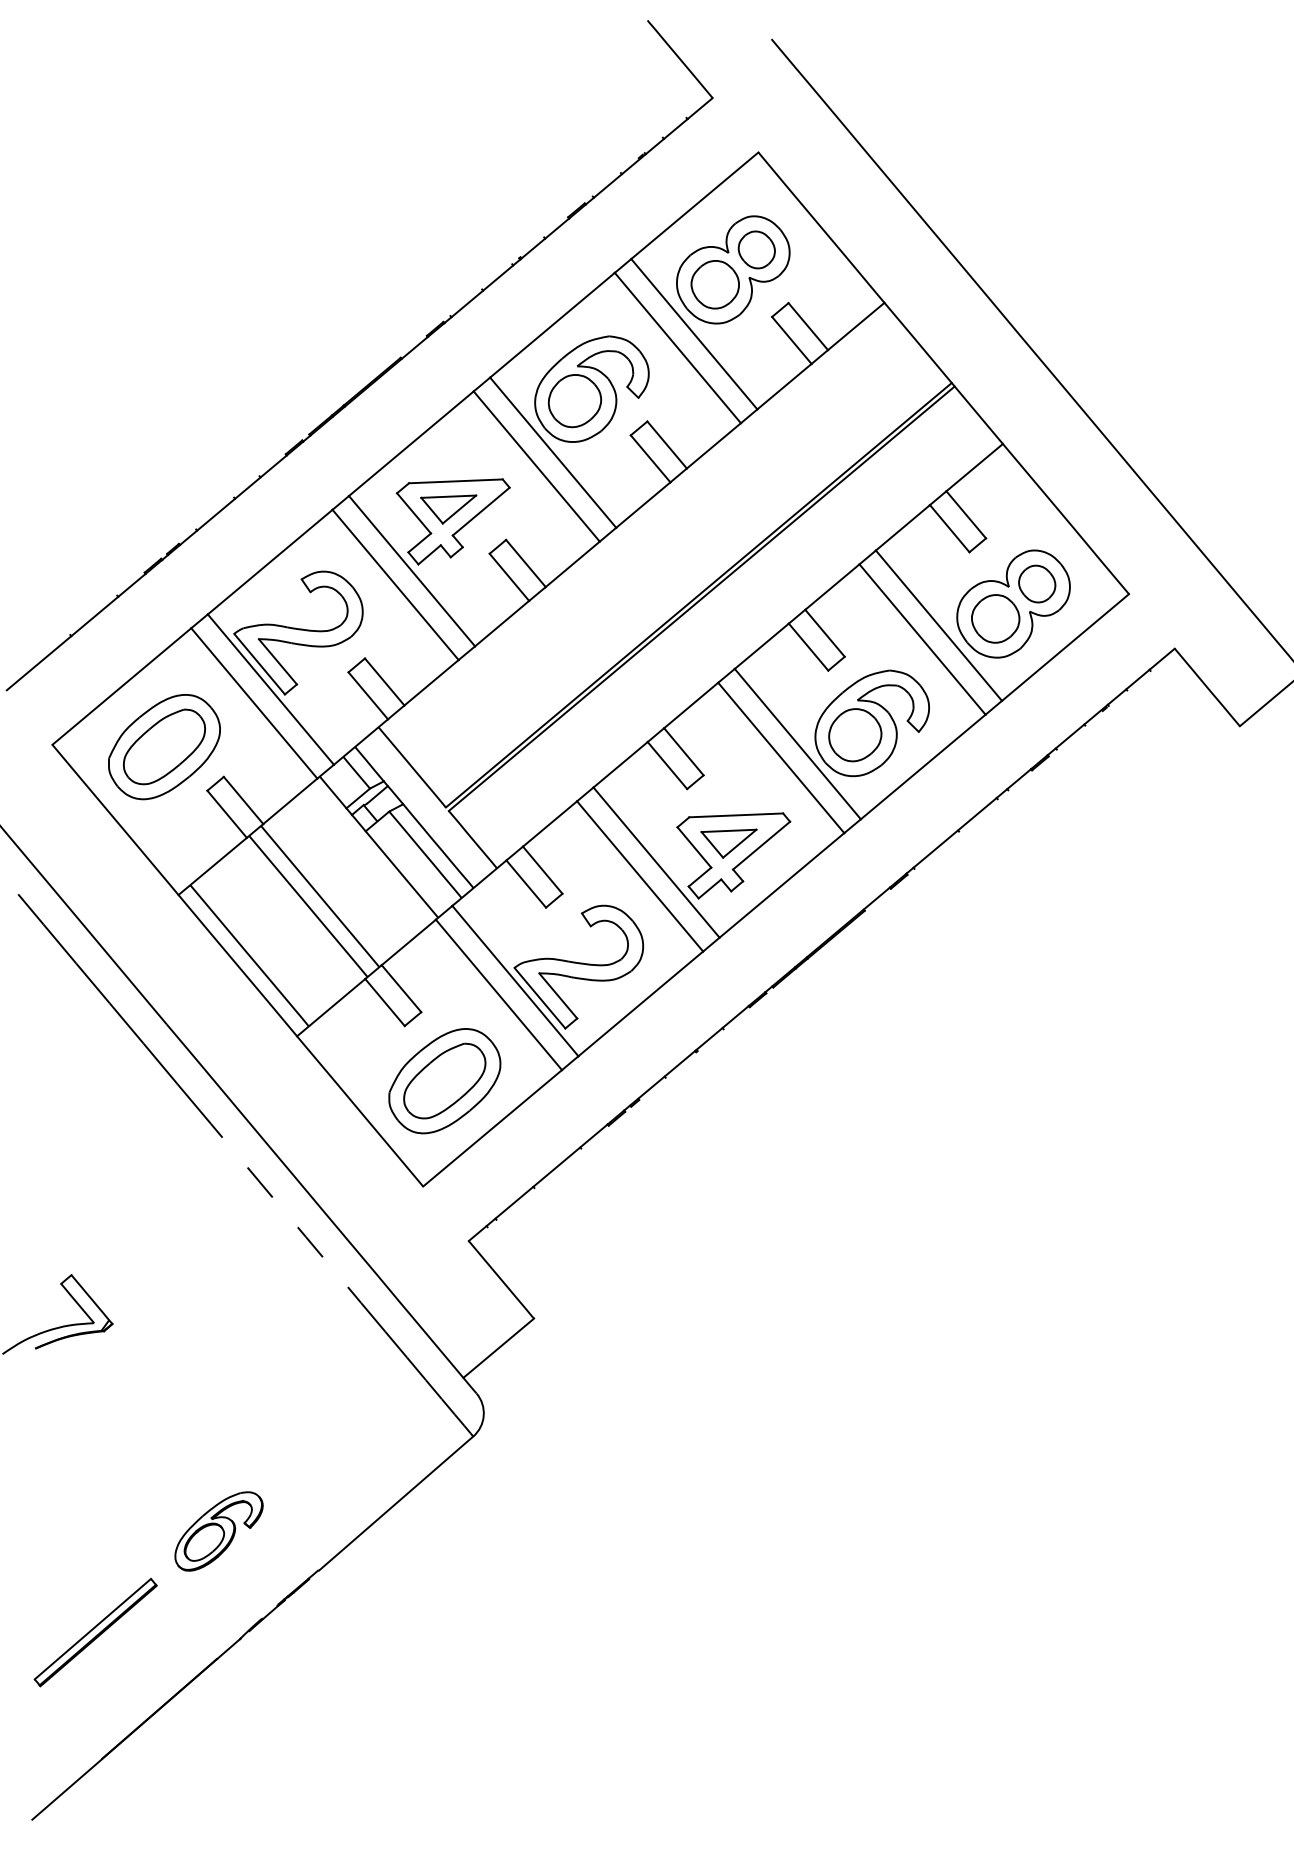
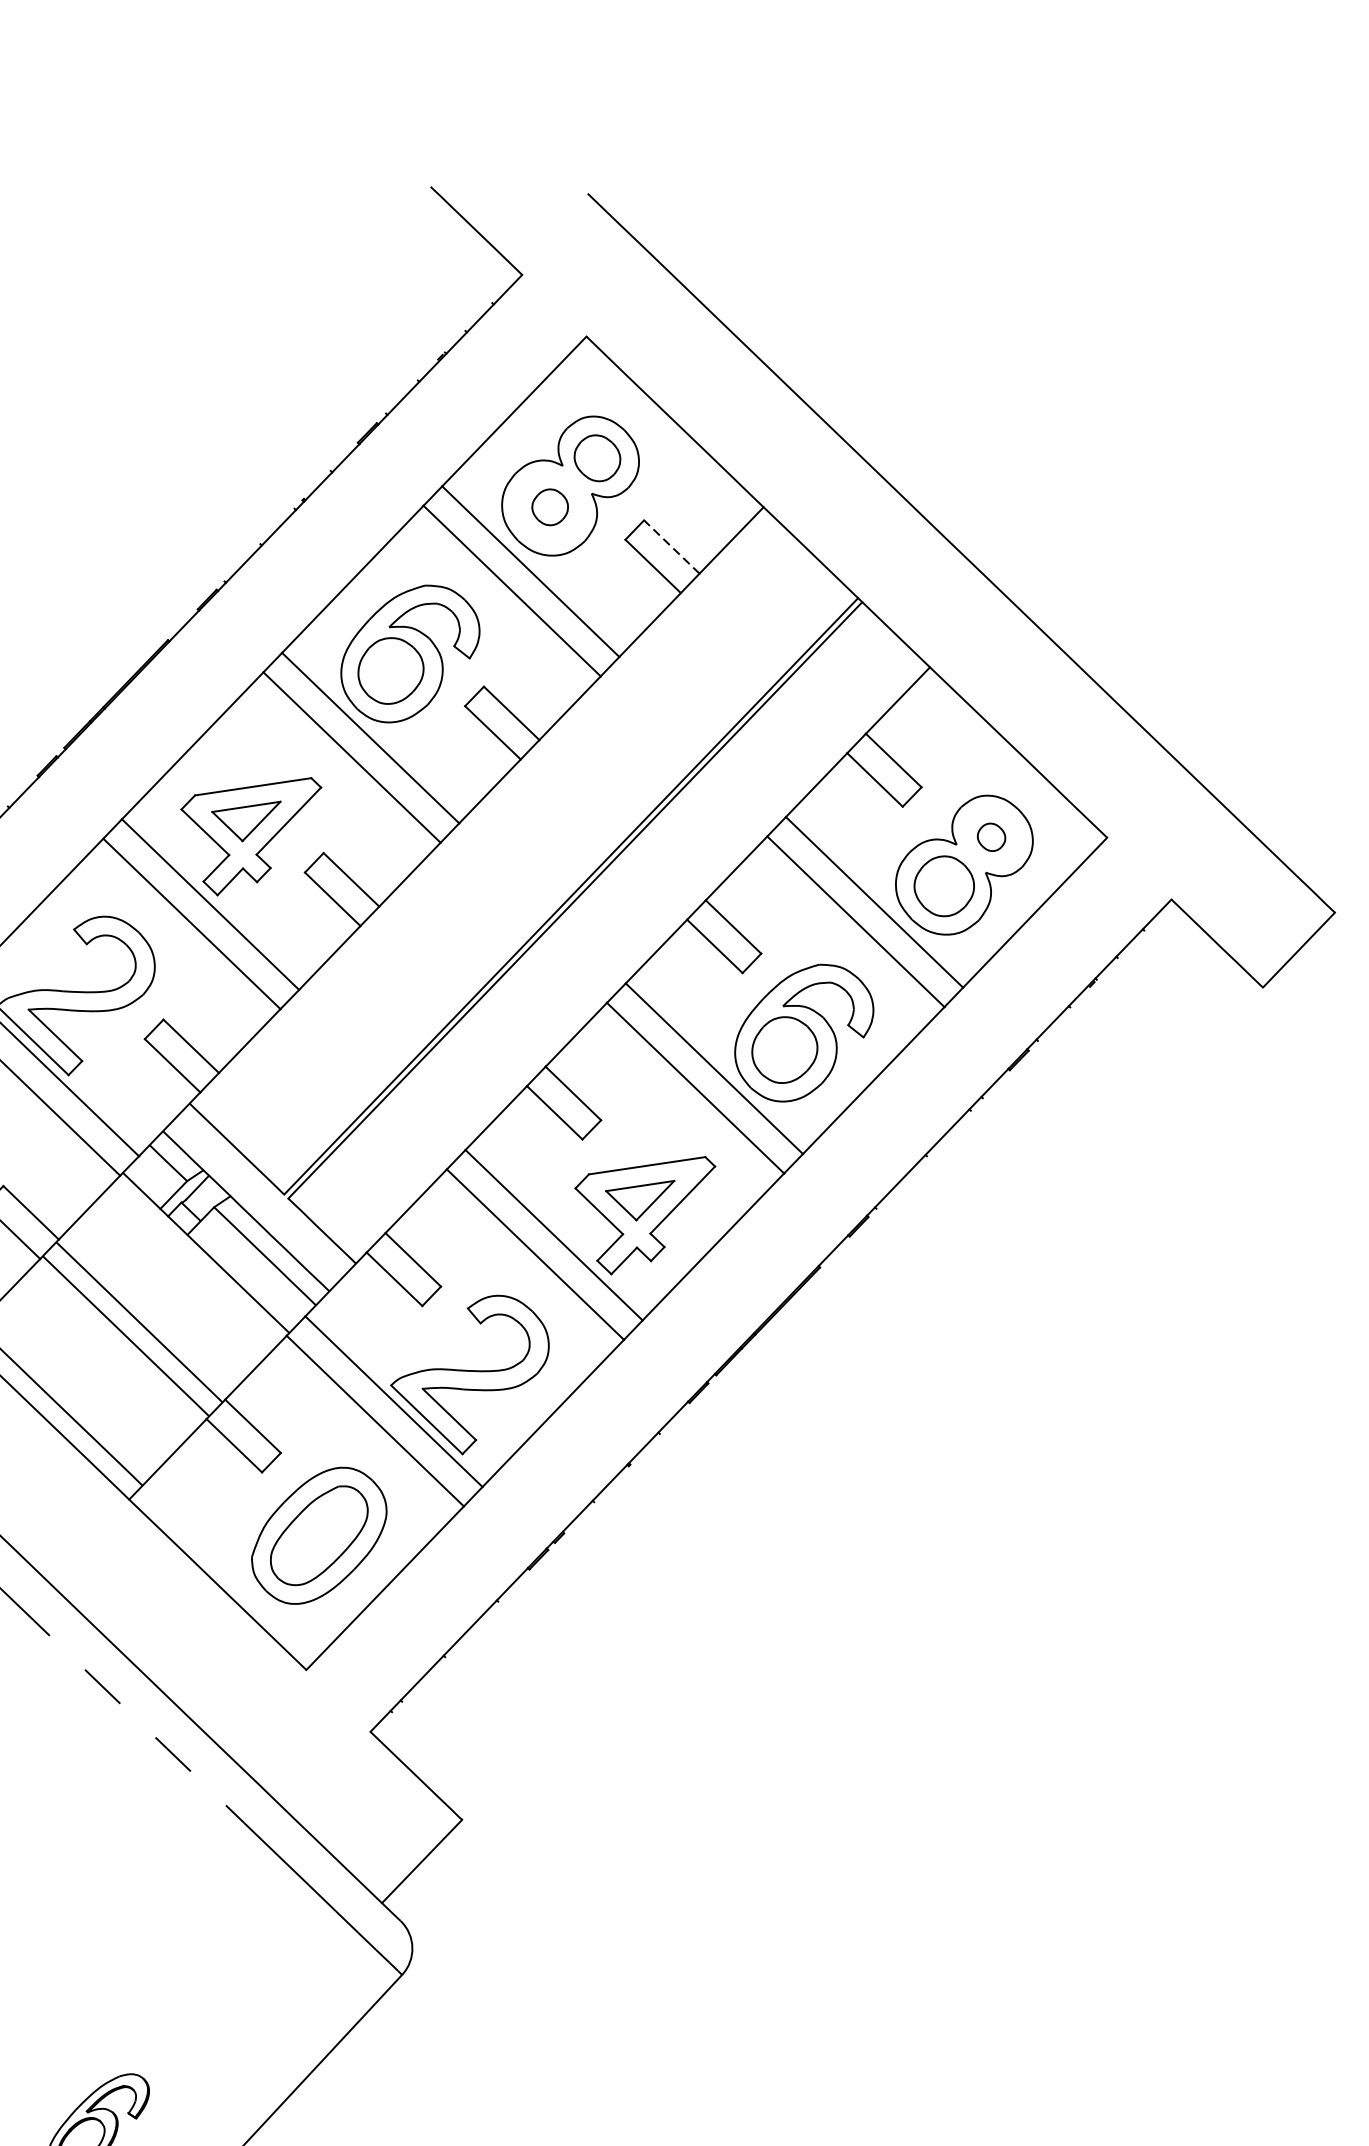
part: (714, 284) -> (549, 507), size x0.6
line: (808, 326) -> (672, 546), solid -> dashed
part: (1037, 583) -> (991, 836), size x0.6

